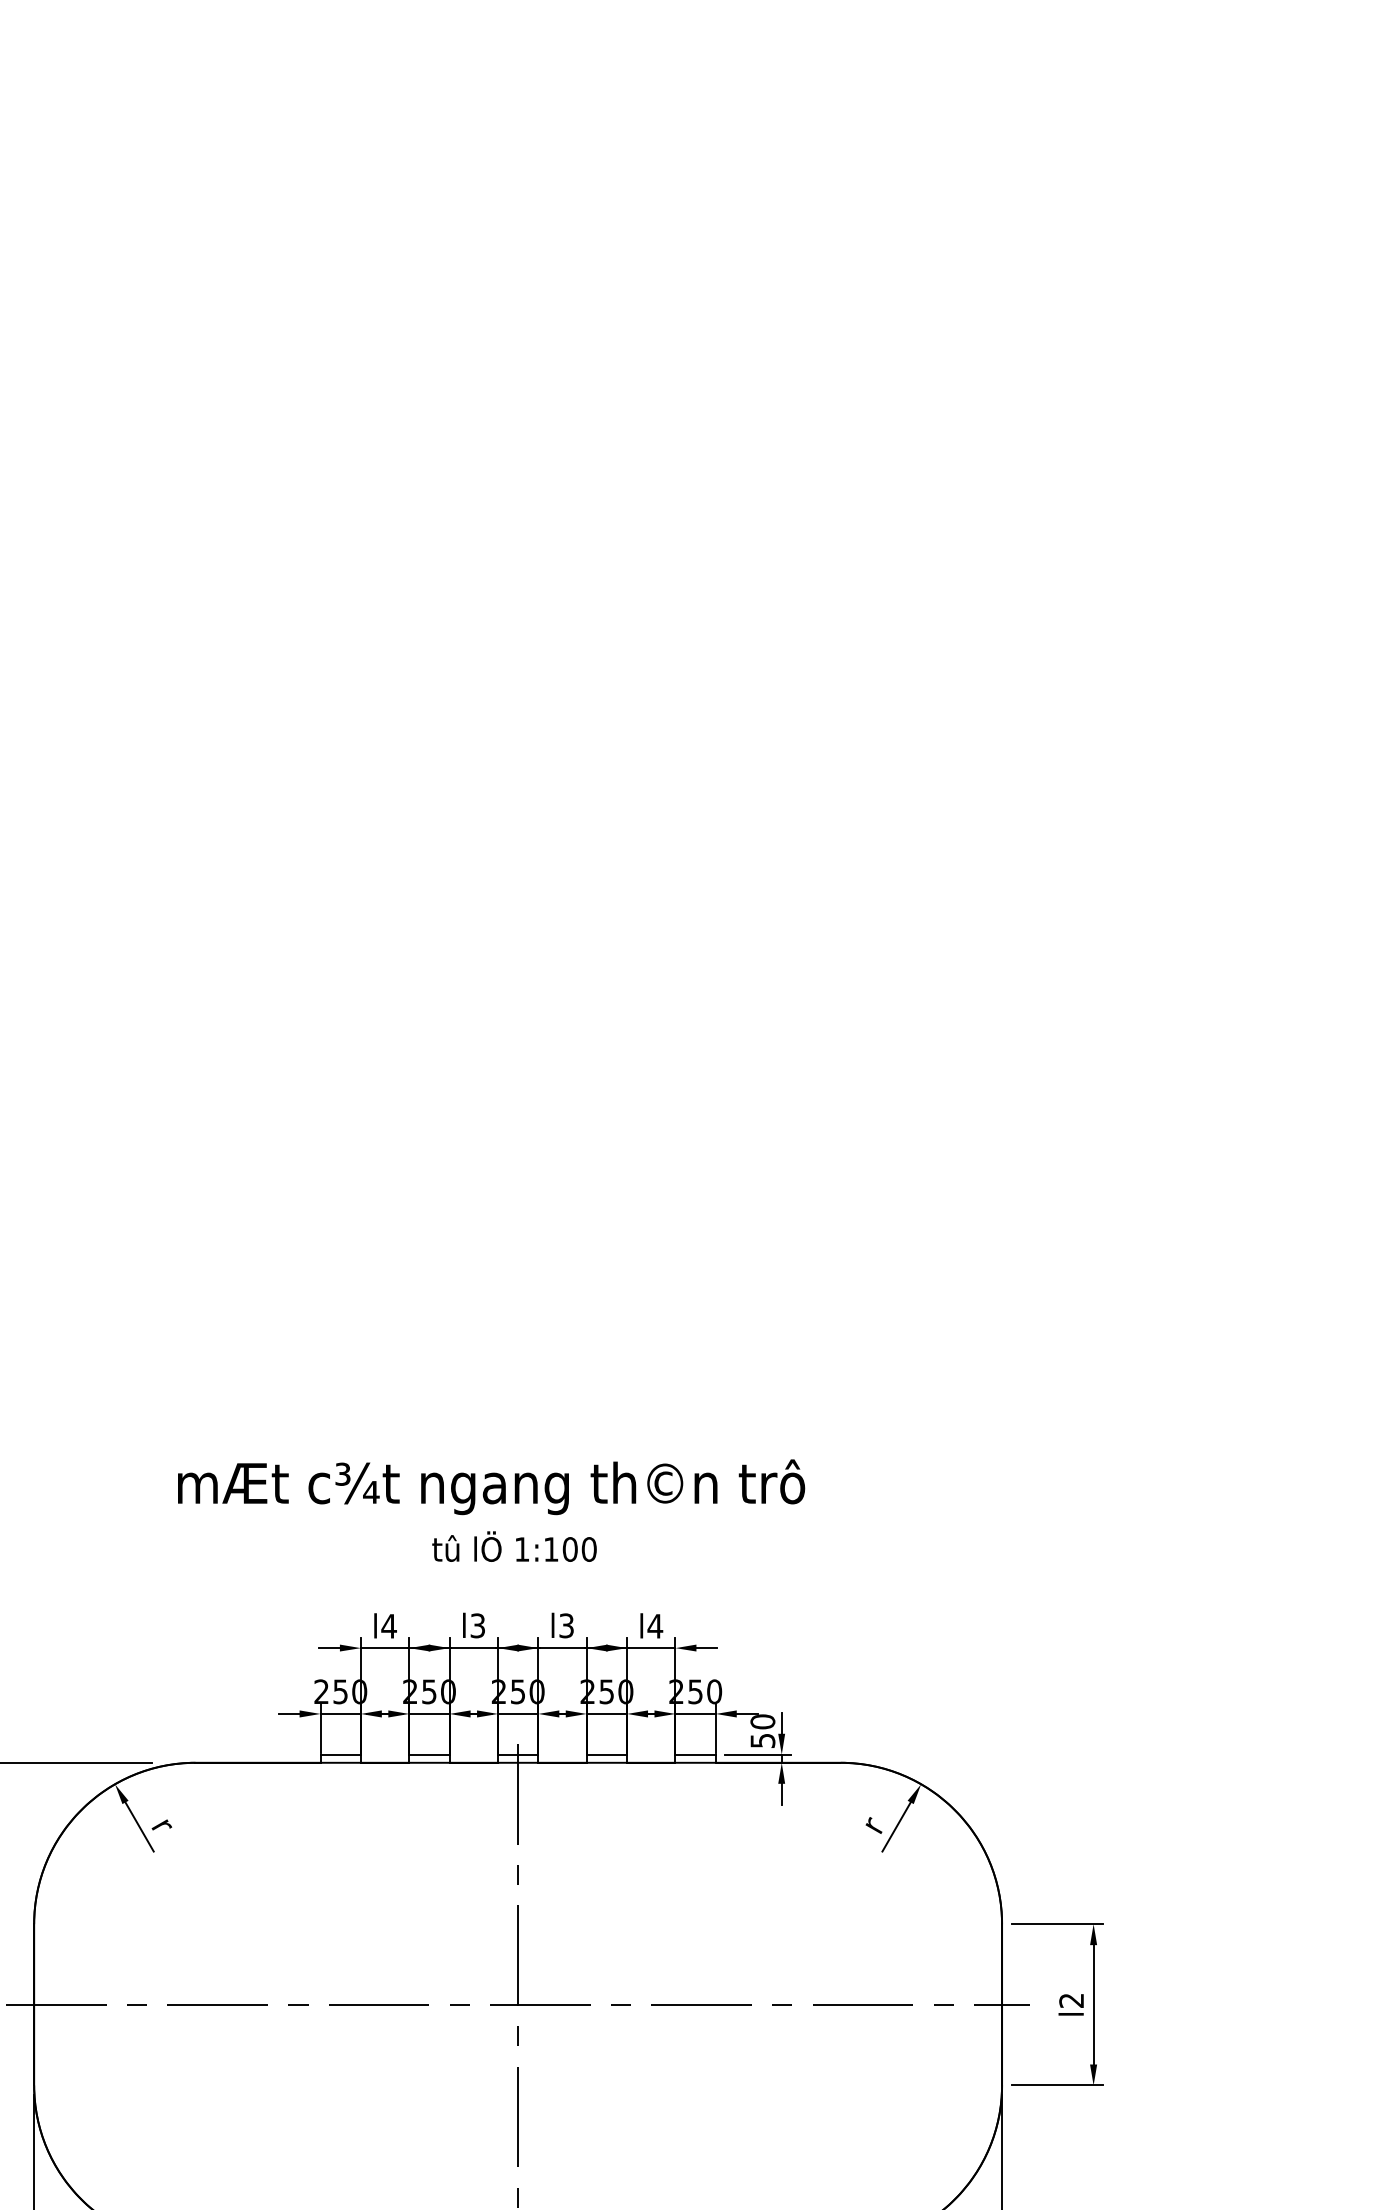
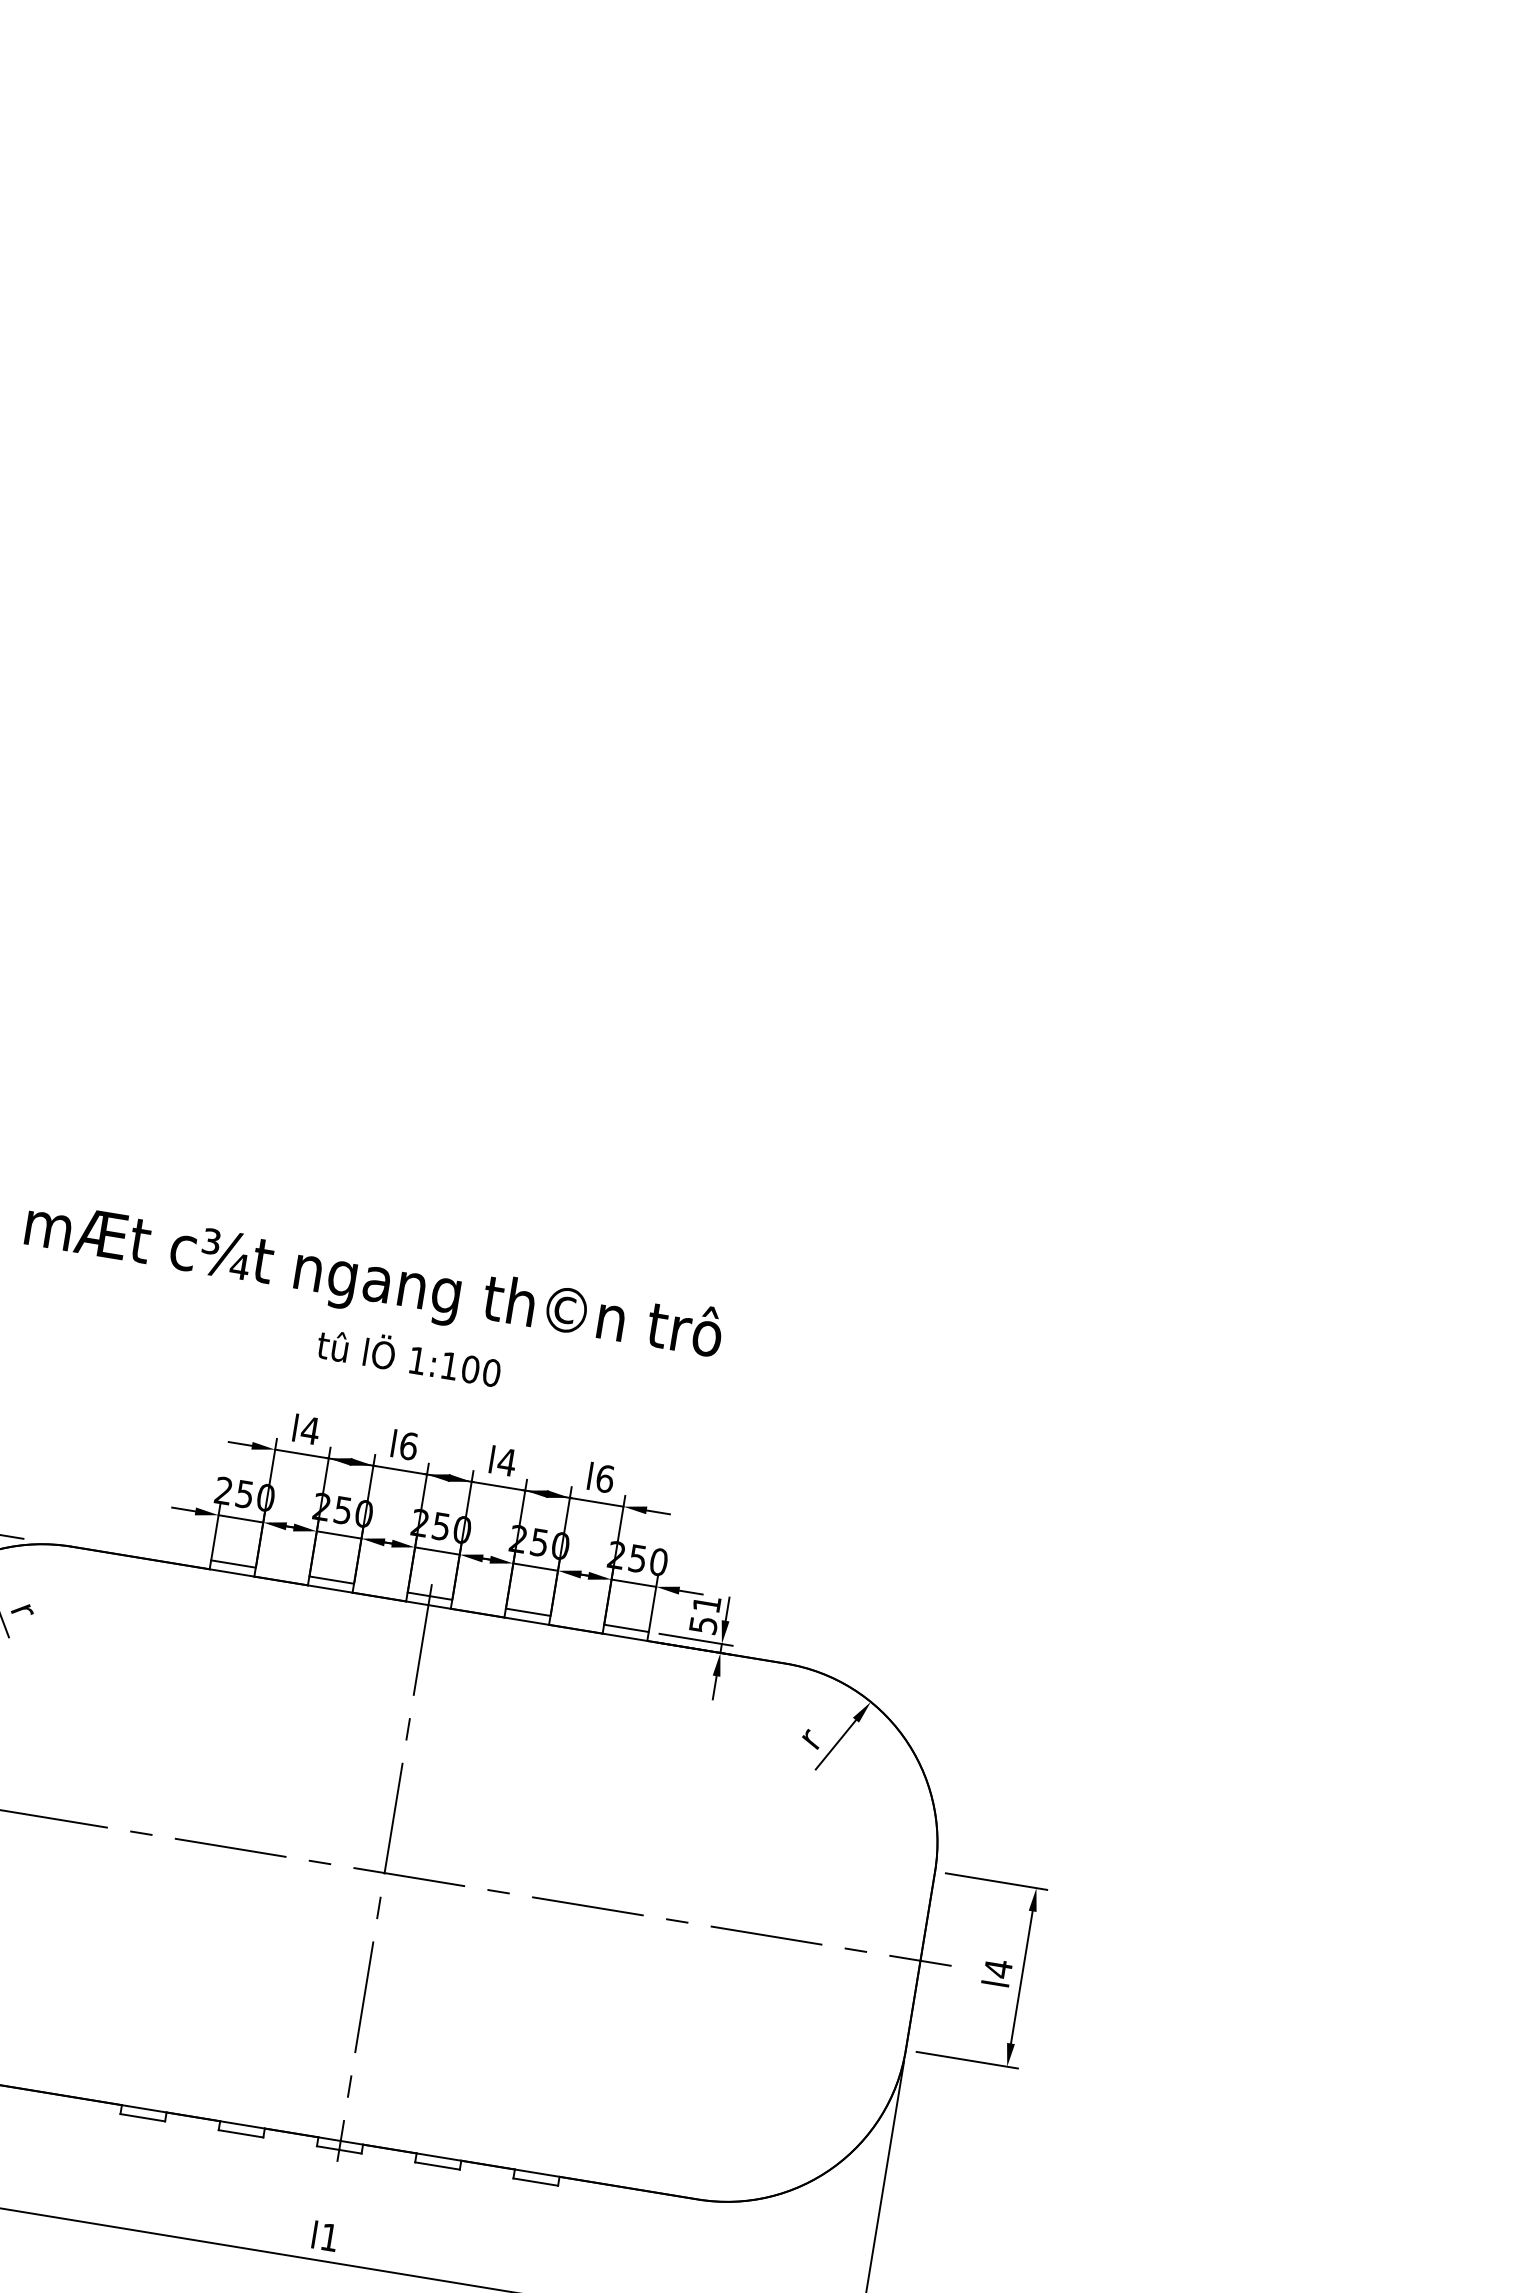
text: (491, 1487) -> (373, 1283), moved
text: (514, 1546) -> (409, 1356), moved
text: (477, 1625) -> (408, 1445), l3 -> l6
text: (566, 1625) -> (506, 1461), l3 -> l4
text: (655, 1625) -> (605, 1477), l4 -> l6
text: (762, 1721) -> (706, 1603), 50 -> 51
text: (1071, 2000) -> (998, 1968), l2 -> l4

